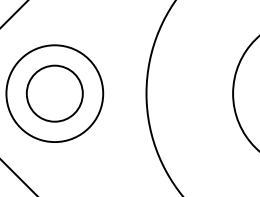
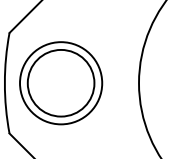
circle: (54, 93) -> (60, 83), size x1.4

